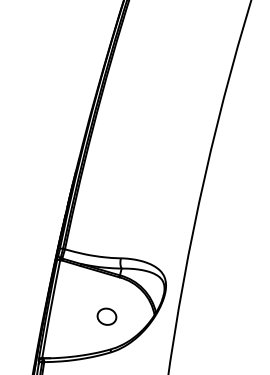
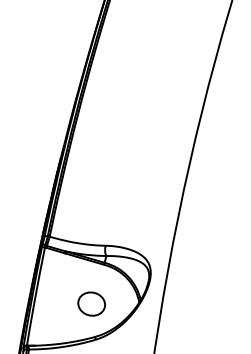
part: (106, 316) -> (91, 303), size x1.43

